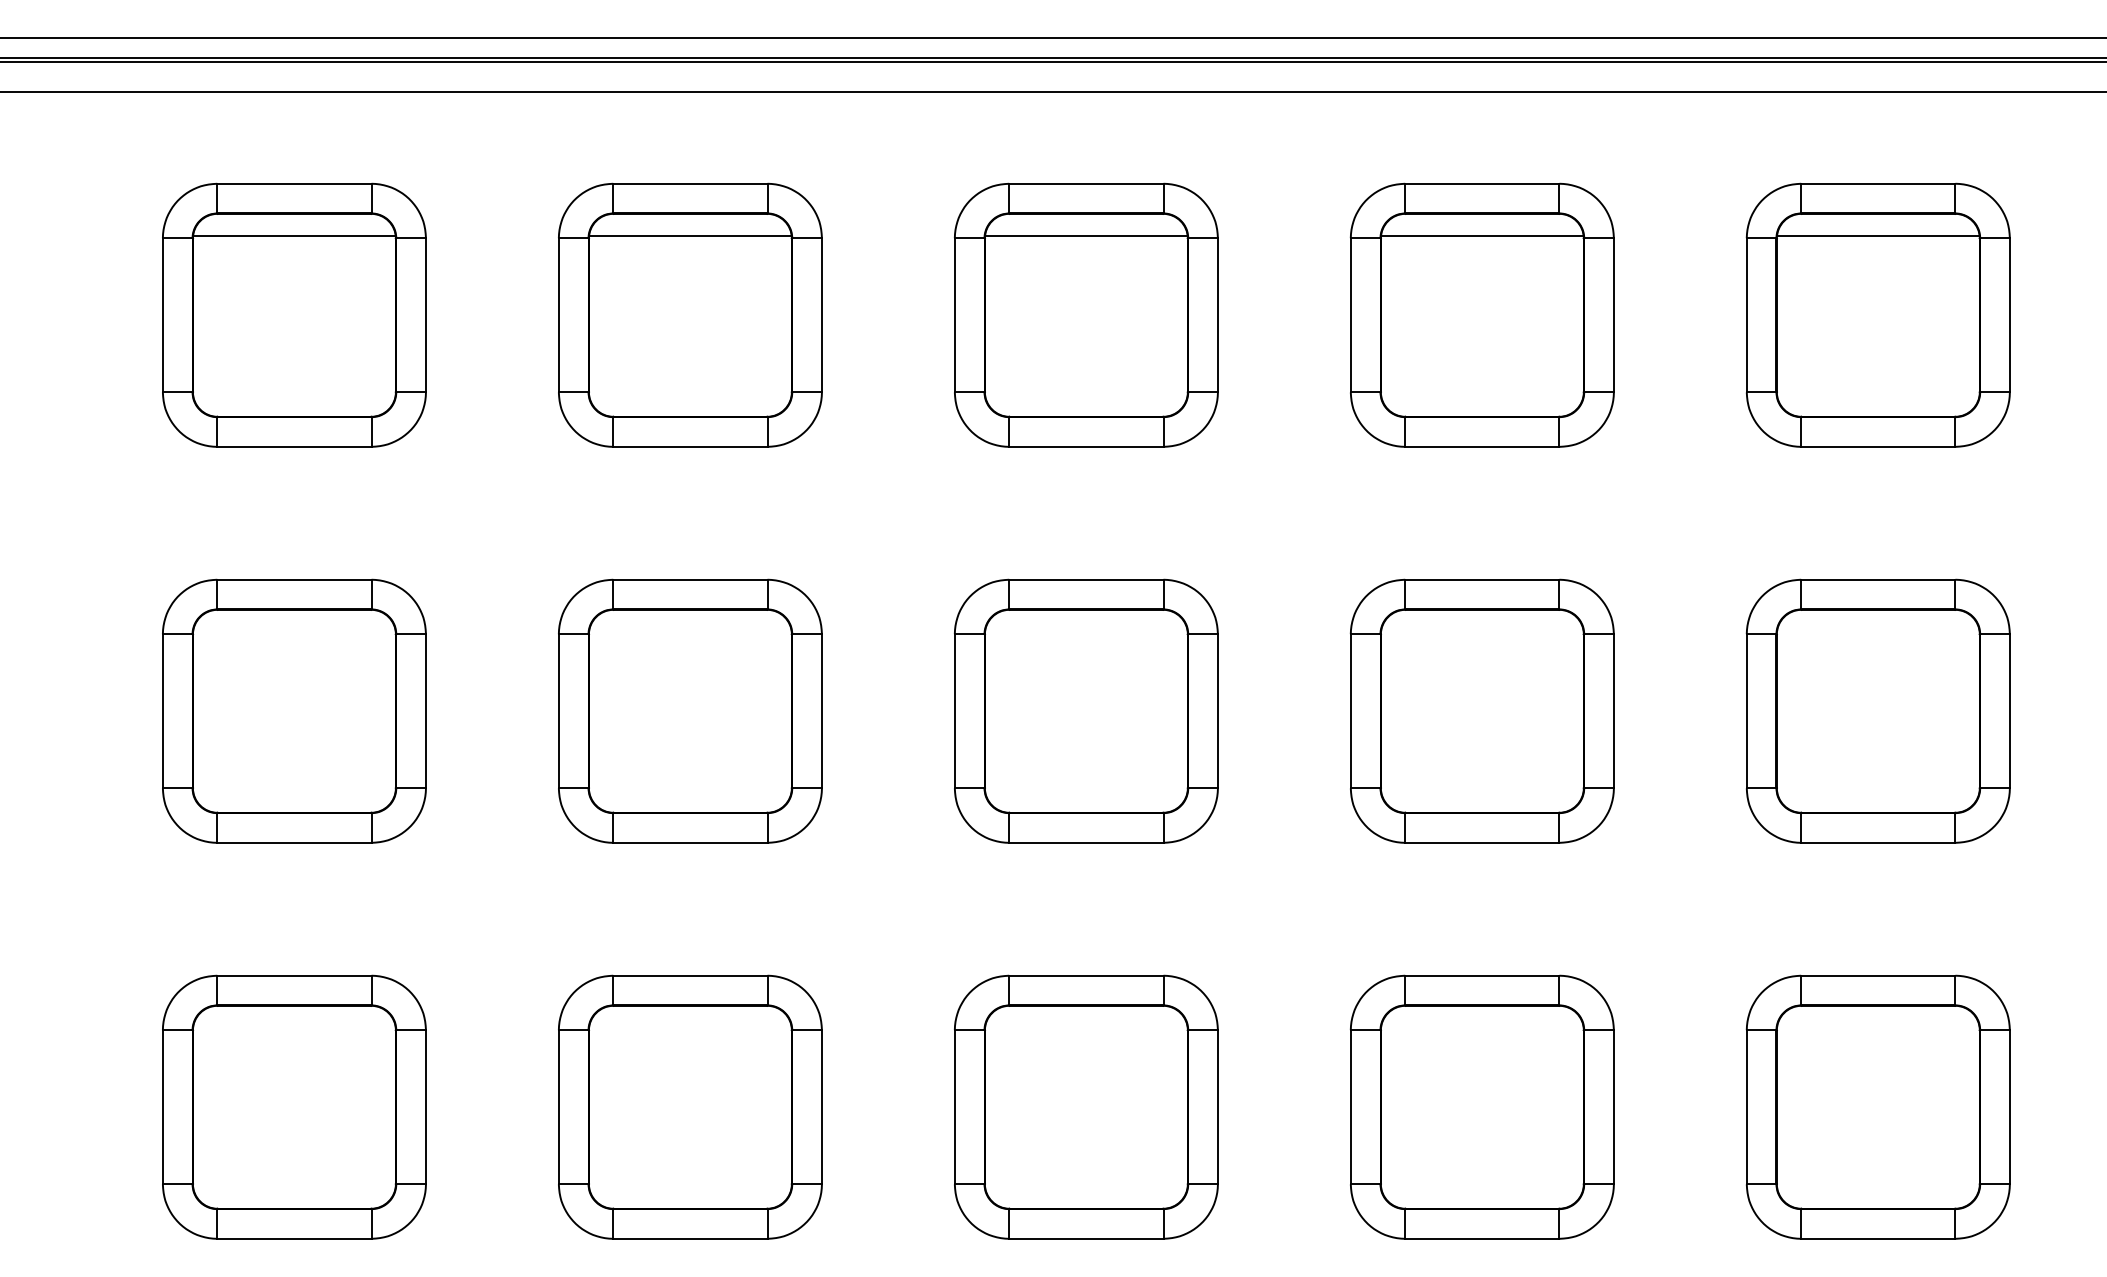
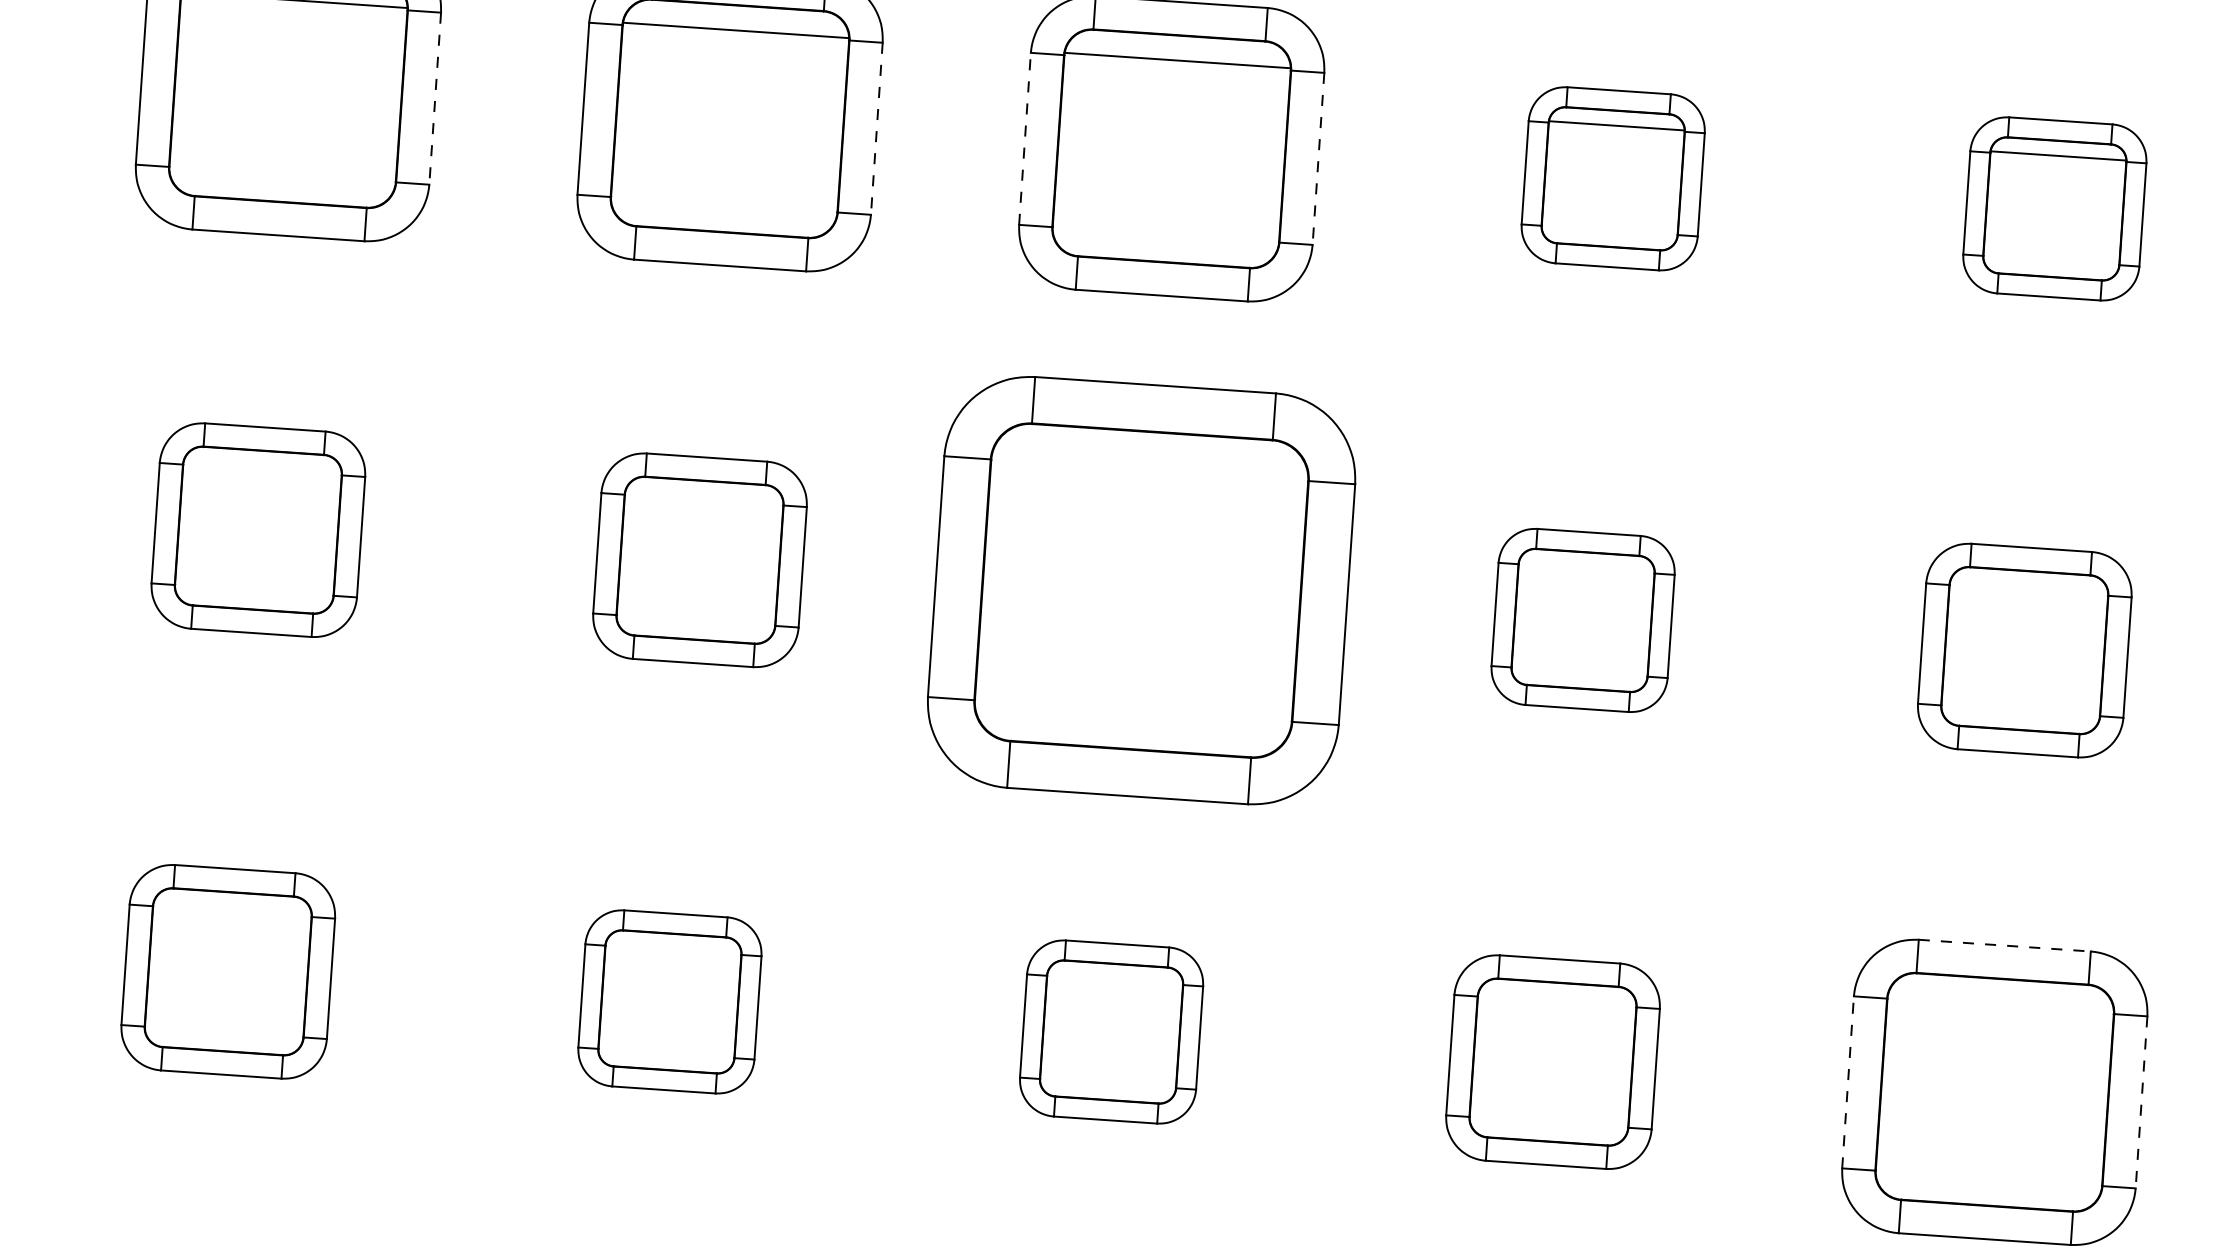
line: (954, 314) -> (1024, 137), solid -> dashed
part: (1481, 314) -> (1612, 178), size x0.6
part: (1877, 314) -> (2054, 208), size x0.6
line: (425, 315) -> (434, 98), solid -> dashed
line: (821, 315) -> (876, 128), solid -> dashed
line: (1217, 315) -> (1317, 159), solid -> dashed
part: (294, 710) -> (258, 529), size x0.7
part: (690, 710) -> (700, 559), size x0.7
part: (1086, 710) -> (1141, 589), size x1.4
part: (1481, 710) -> (1582, 619), size x0.6
part: (1877, 710) -> (2024, 649), size x0.7
line: (1878, 975) -> (2005, 945), solid -> dashed
part: (294, 1106) -> (228, 971), size x0.7
part: (690, 1106) -> (670, 1001), size x0.6
part: (1086, 1106) -> (1111, 1031), size x0.6
part: (1481, 1106) -> (1552, 1061), size x0.7
line: (1746, 1106) -> (1847, 1081), solid -> dashed
line: (2009, 1107) -> (2141, 1102), solid -> dashed

